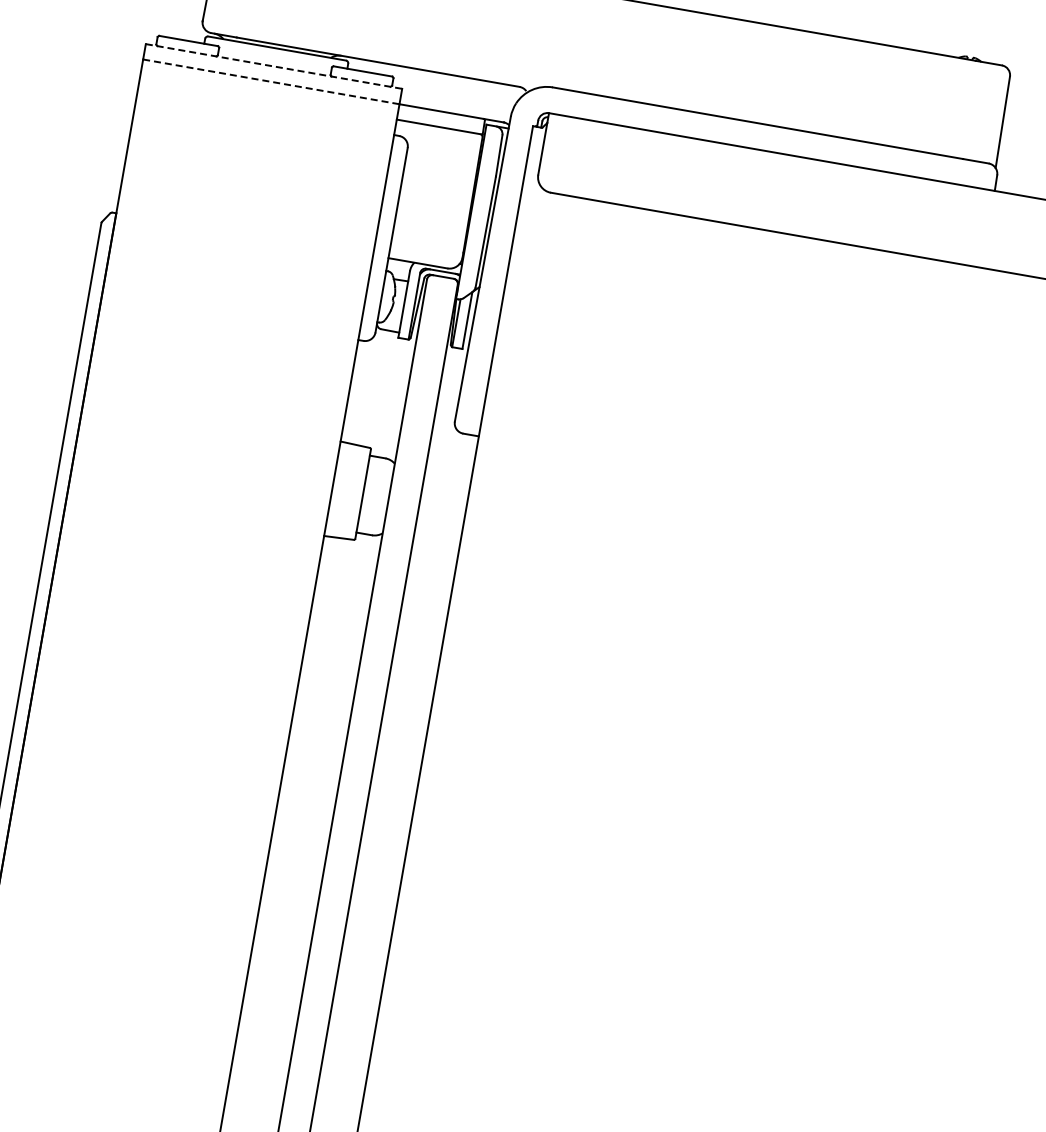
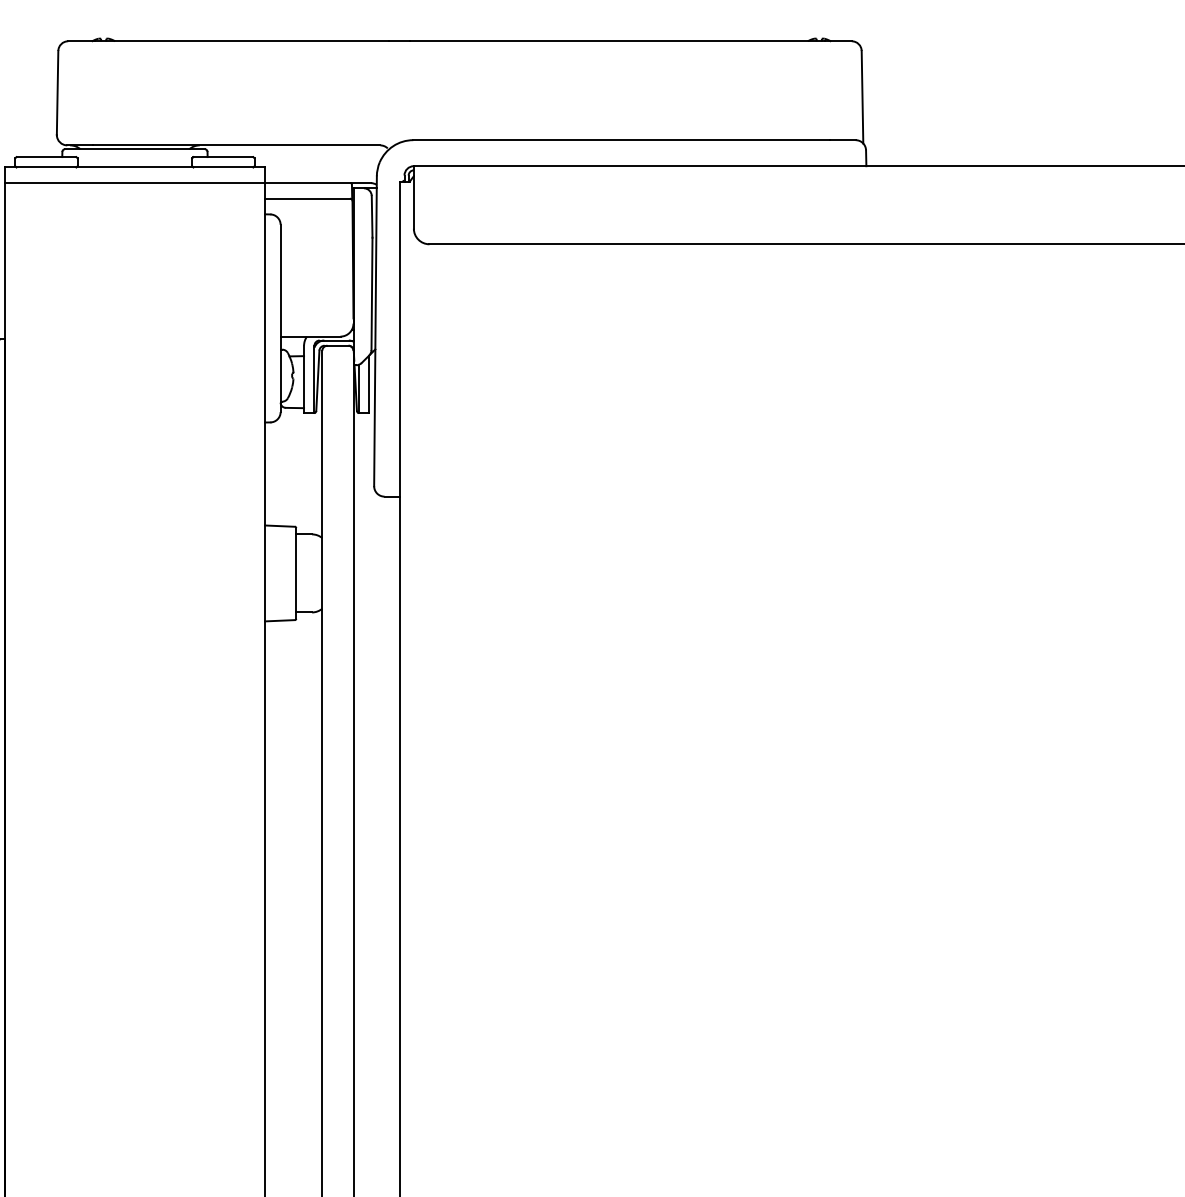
line: (274, 66) -> (135, 167), dashed -> solid
line: (271, 82) -> (135, 183), dashed -> solid

